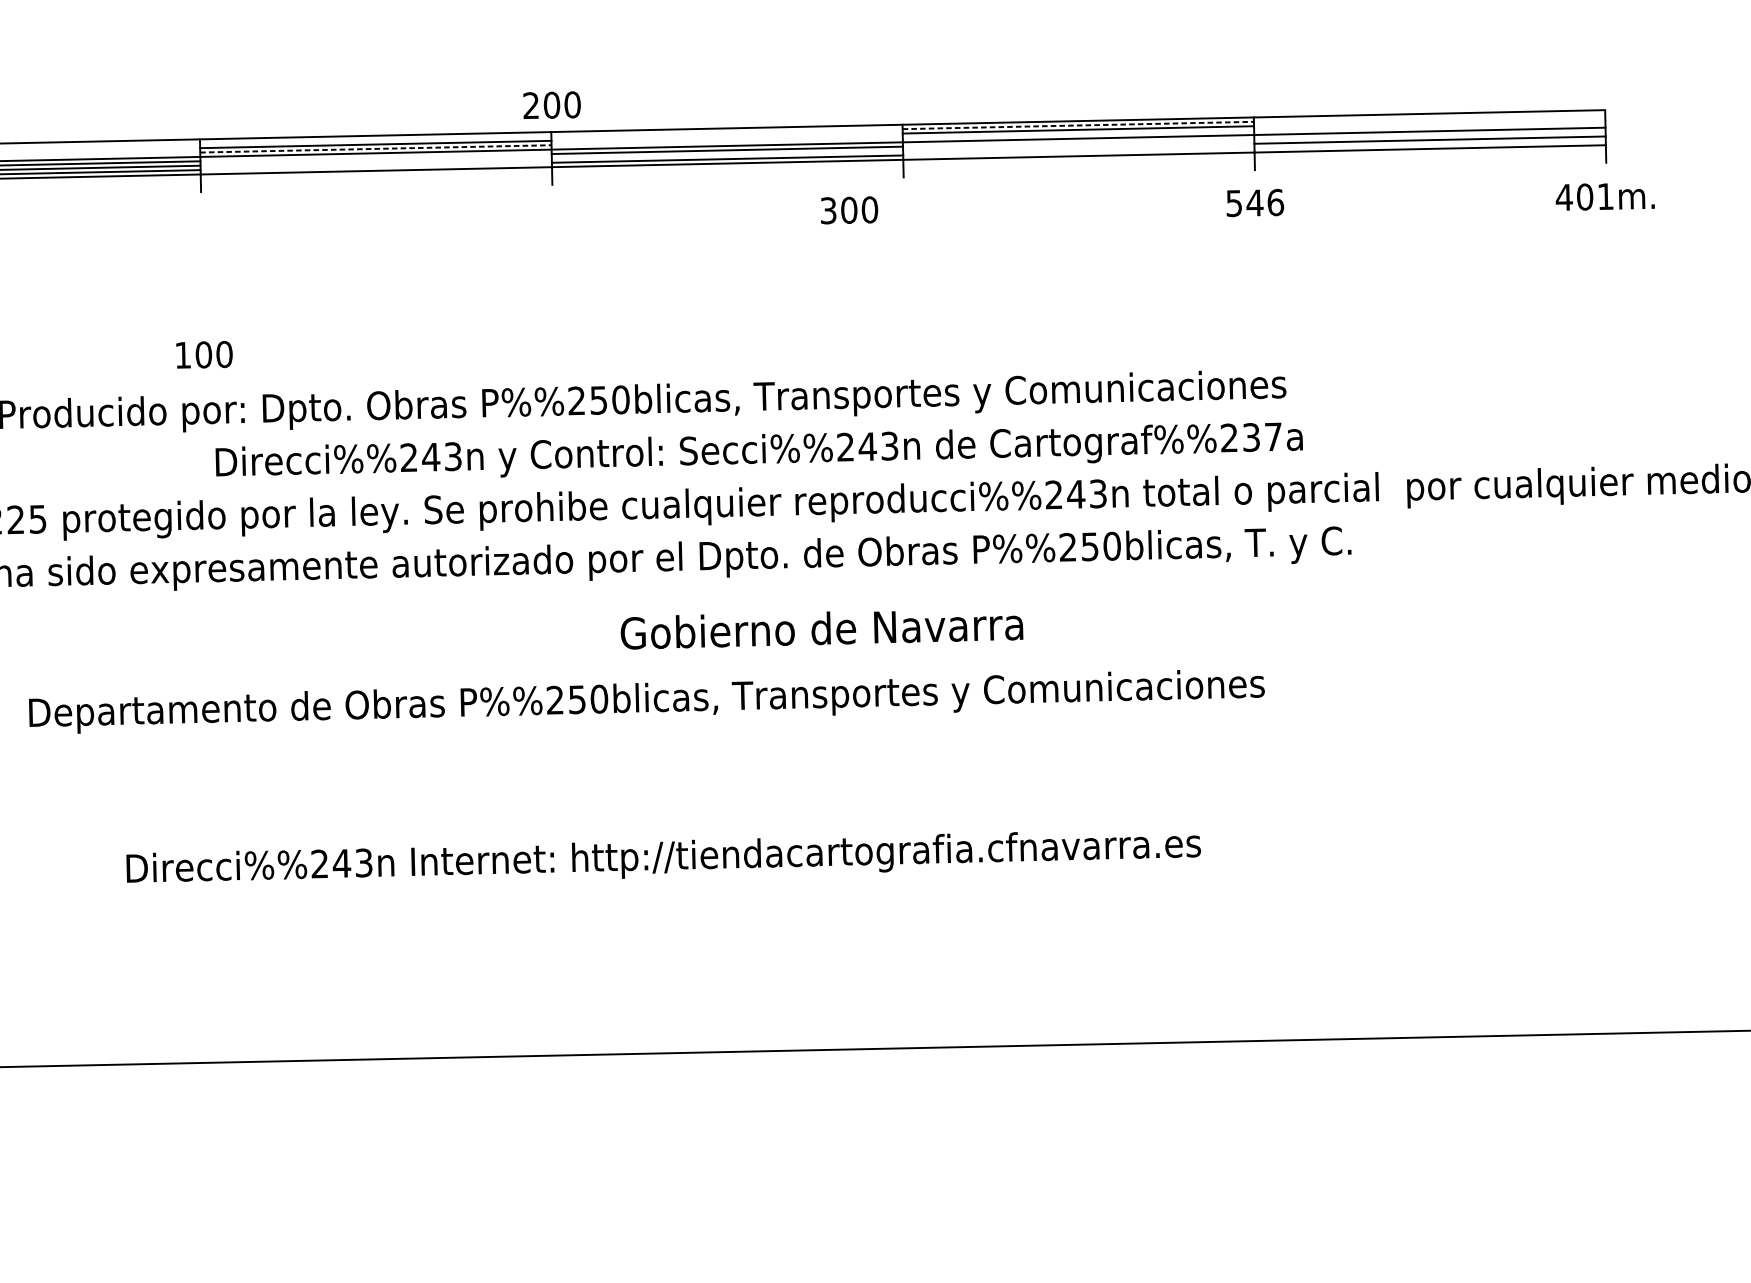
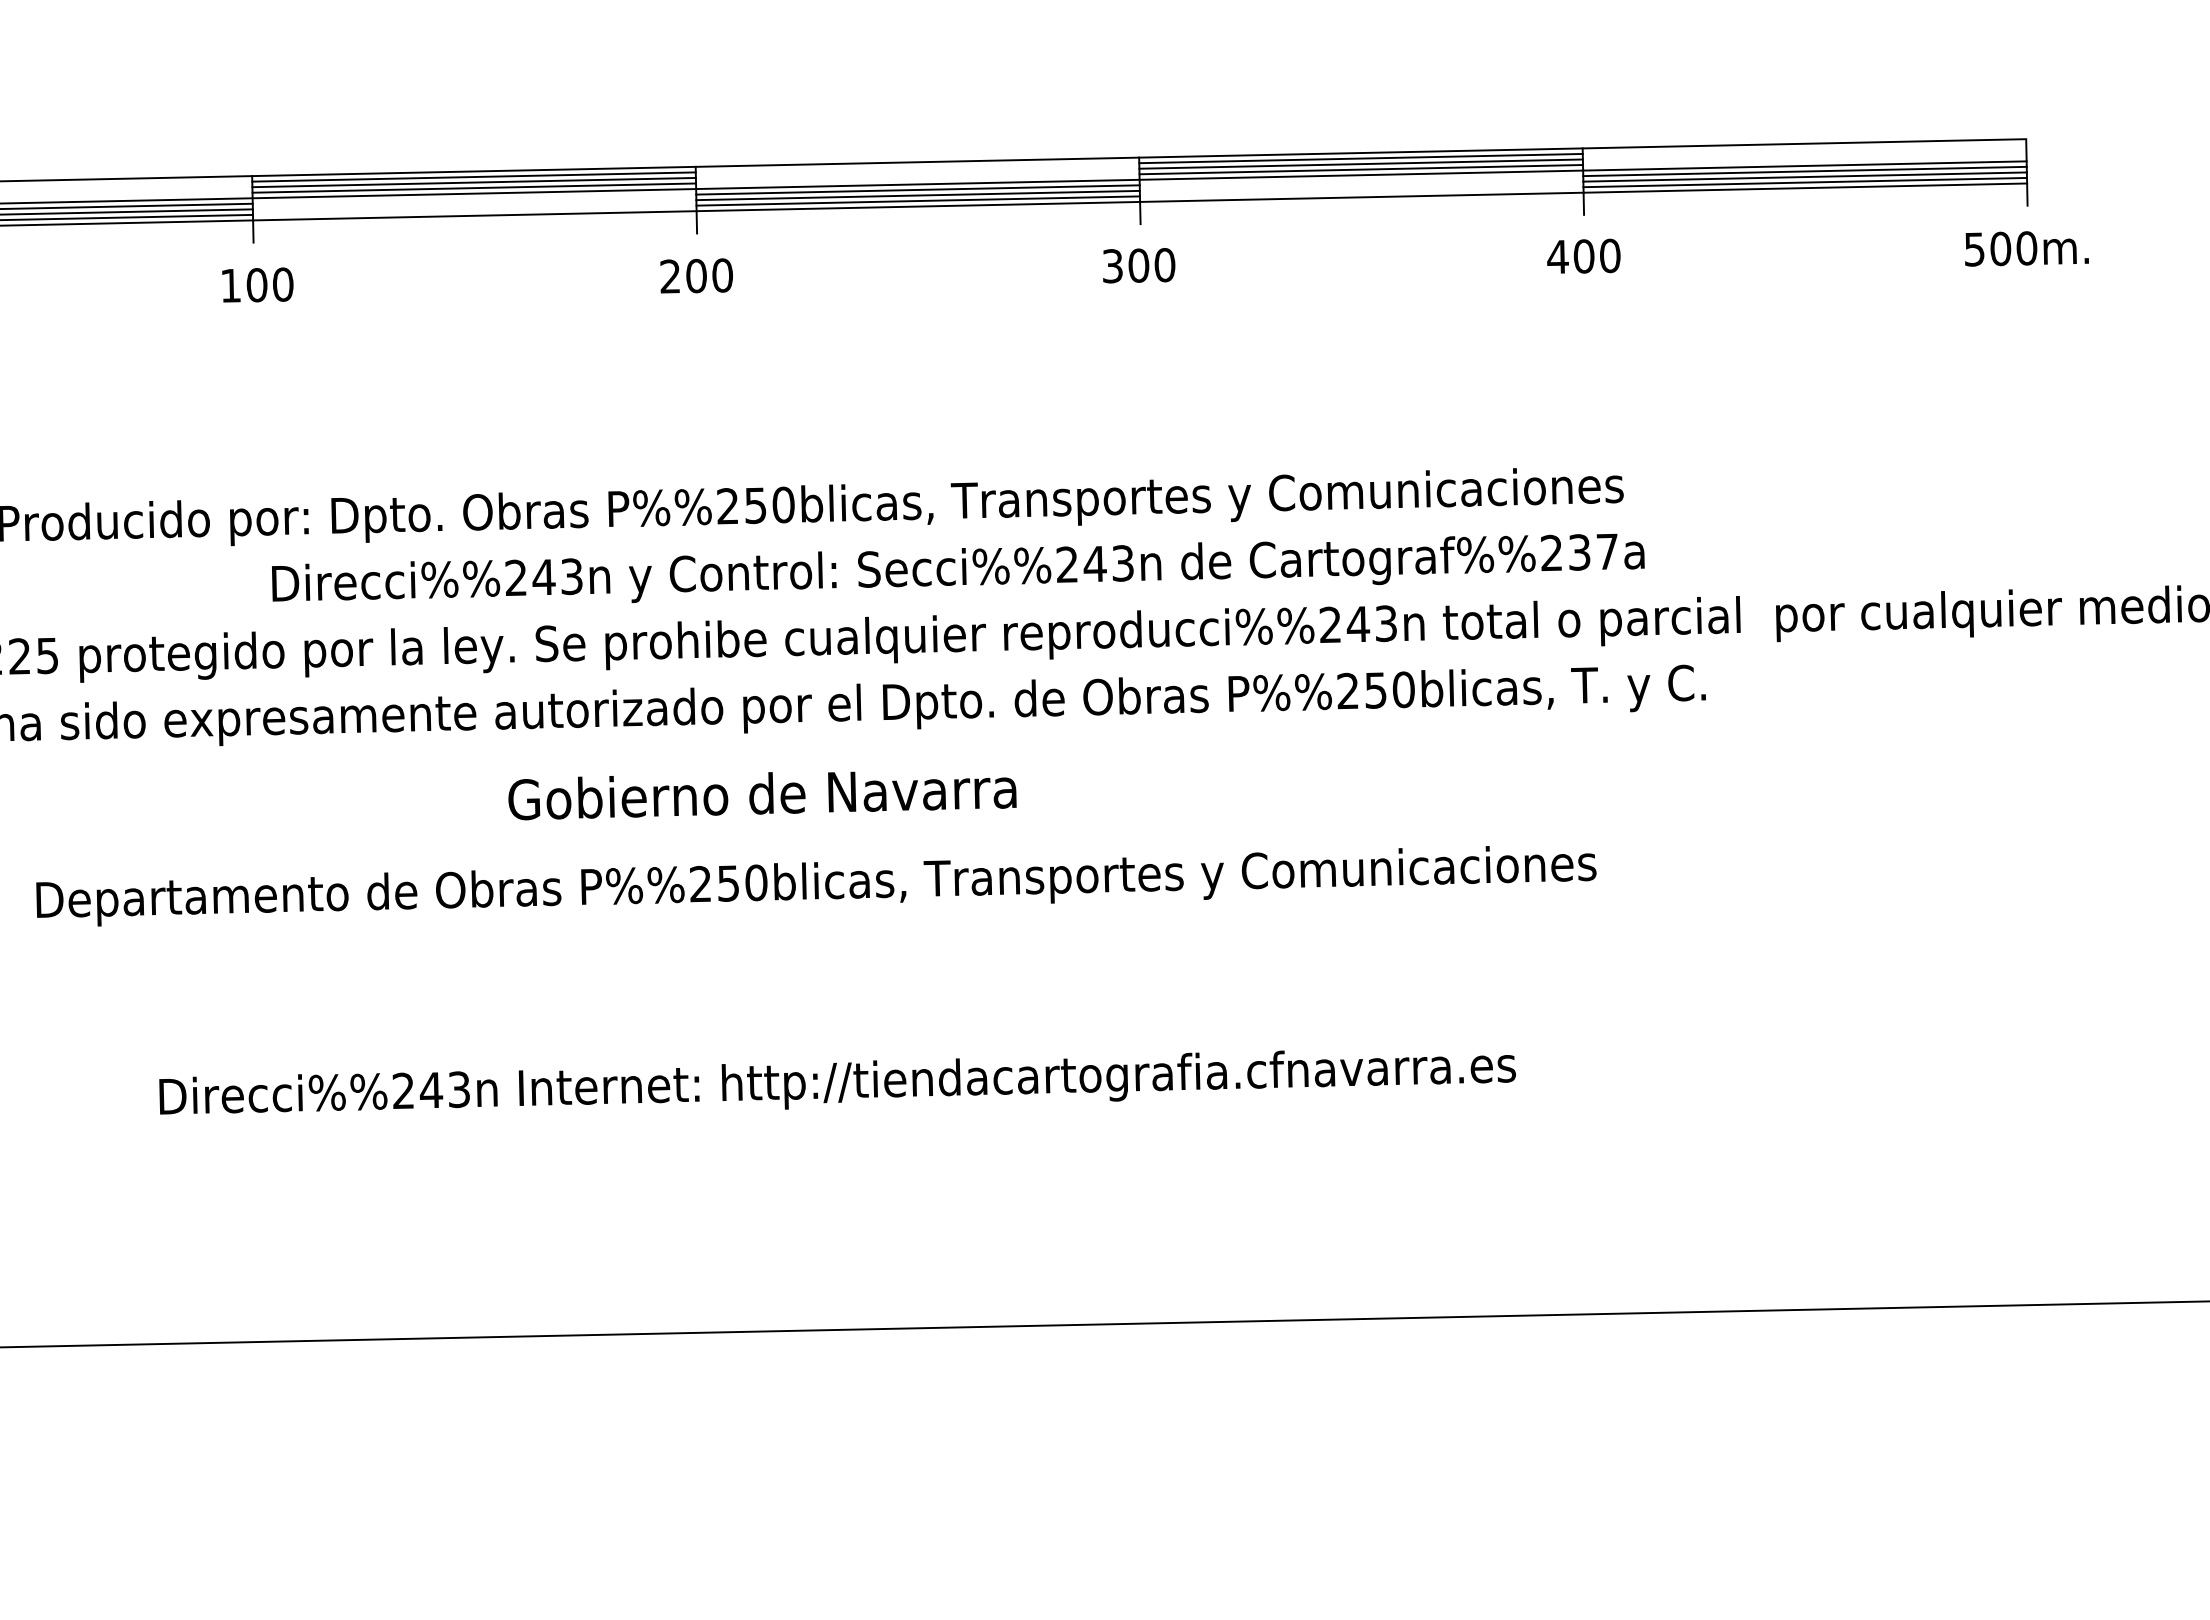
text: (551, 104) -> (696, 275), moved
line: (1078, 125) -> (1361, 158), dashed -> solid
line: (1078, 134) -> (1361, 169), added
line: (1429, 135) -> (1804, 171), added
line: (375, 139) -> (473, 176), added
line: (1429, 144) -> (1804, 182), added
line: (376, 149) -> (474, 188), dashed -> solid
line: (726, 154) -> (917, 195), added
text: (1584, 196) -> (2000, 248), 401m. -> 500m.
text: (1254, 203) -> (1583, 256), 546 -> 400
text: (849, 210) -> (1139, 265), moved
text: (204, 354) -> (257, 284), moved
text: (822, 630) -> (762, 795), moved

